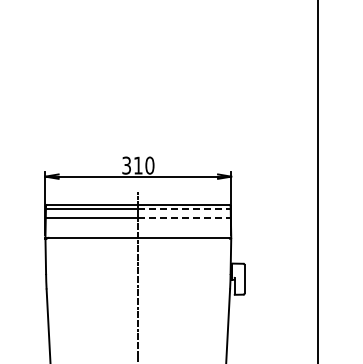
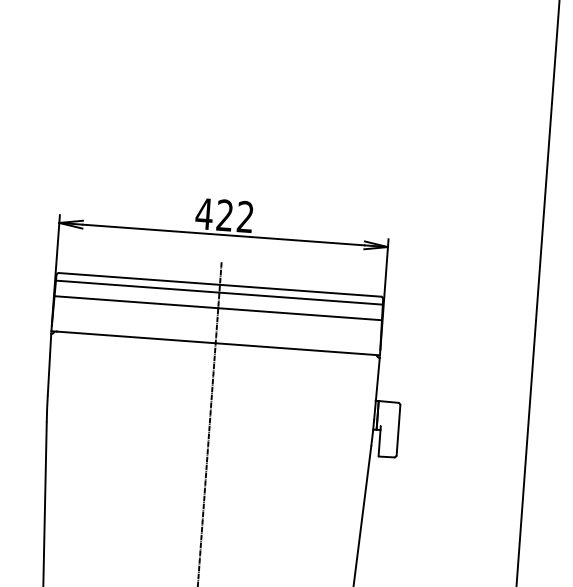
text: (137, 165) -> (223, 215), 310 -> 422
line: (185, 209) -> (302, 299), dashed -> solid
line: (185, 218) -> (301, 315), dashed -> solid

